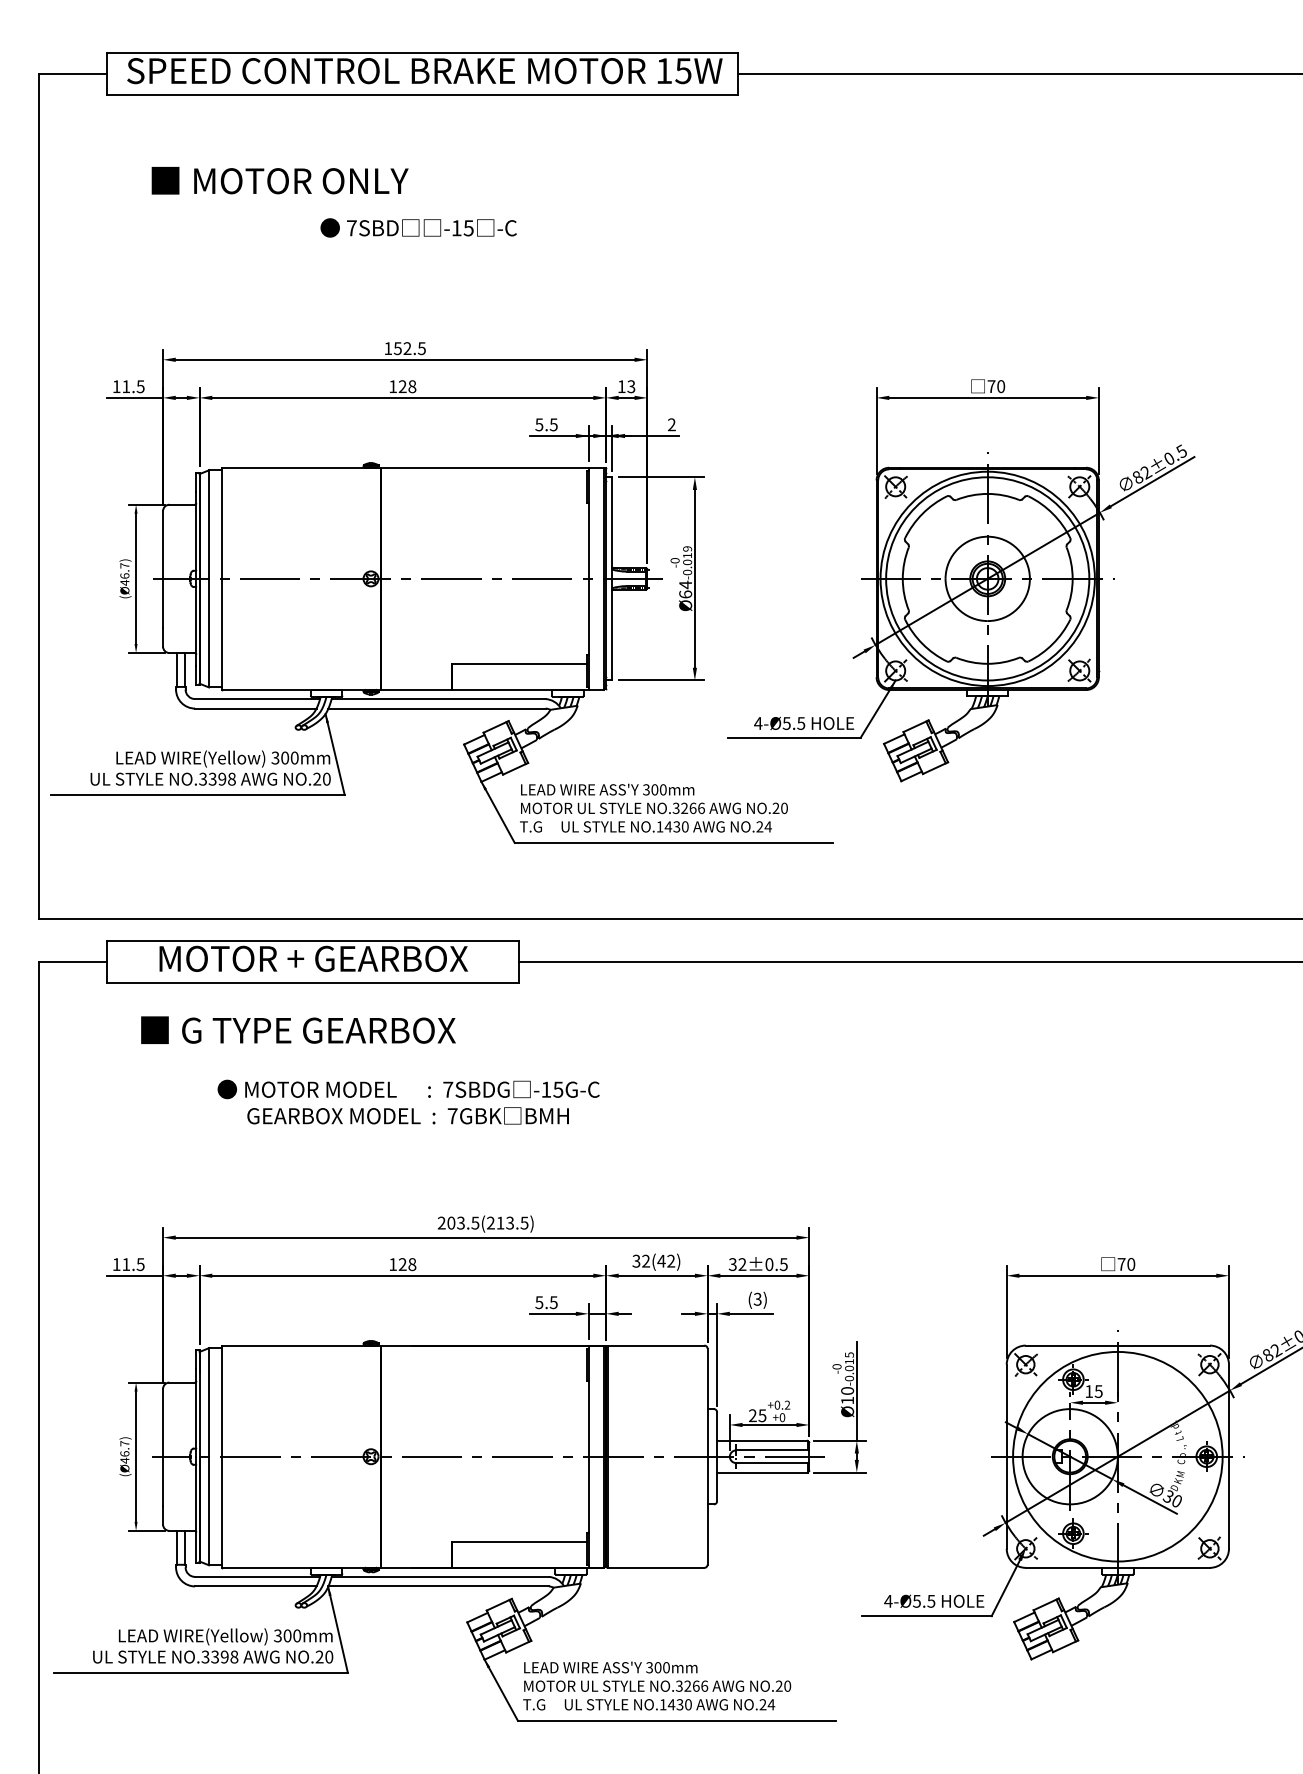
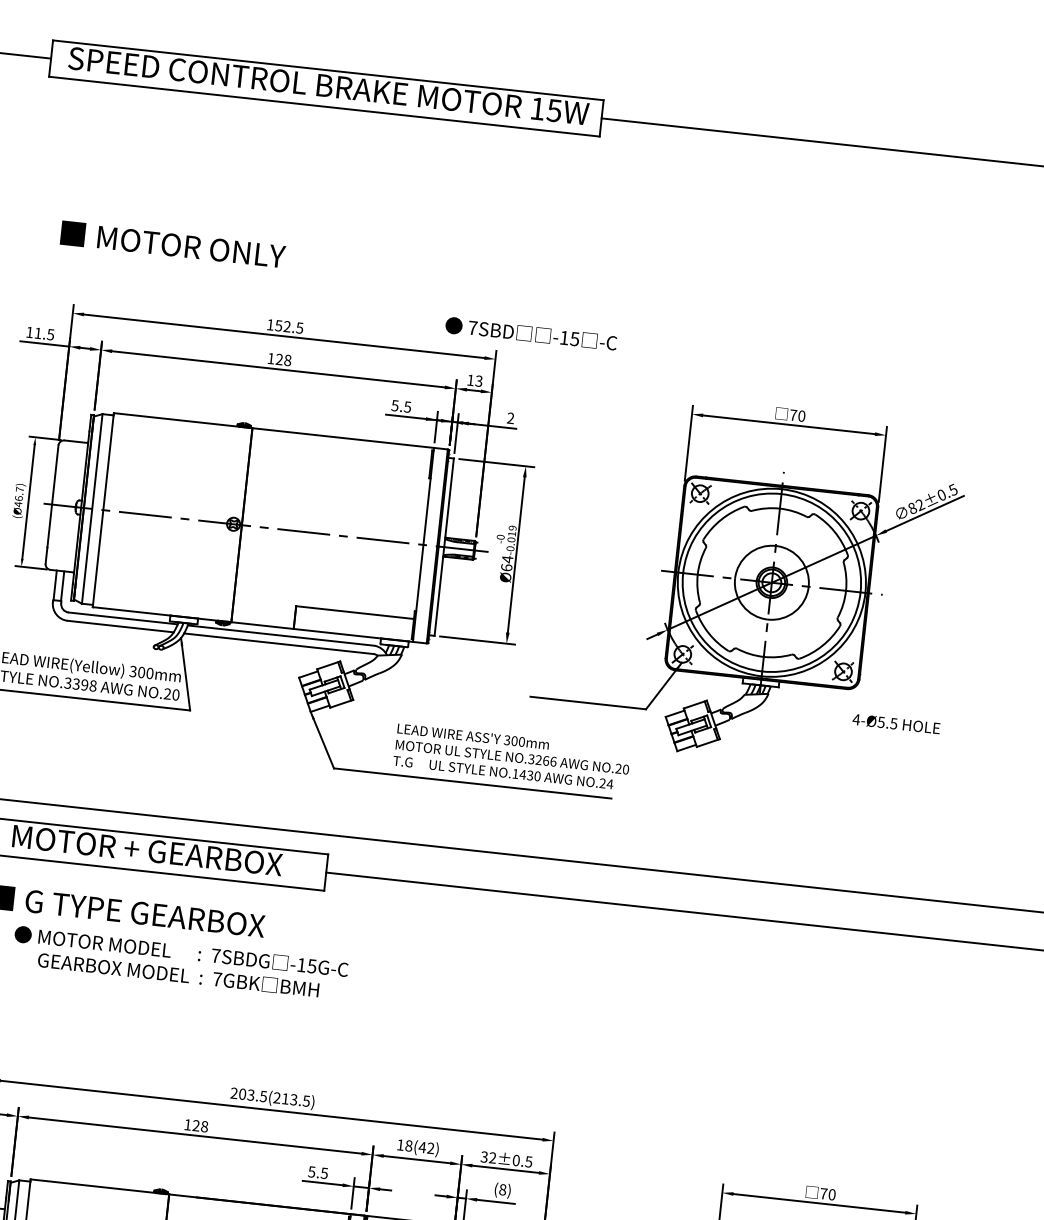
text: (279, 180) -> (172, 244), moved
text: (418, 227) -> (531, 333), moved
text: (804, 722) -> (896, 723), moved
text: (653, 807) -> (511, 756), moved
text: (408, 1101) -> (180, 962), moved
text: (641, 1260) -> (405, 1144), 32(42) -> 18(42)
text: (757, 1299) -> (502, 1189), (3) -> (8)

